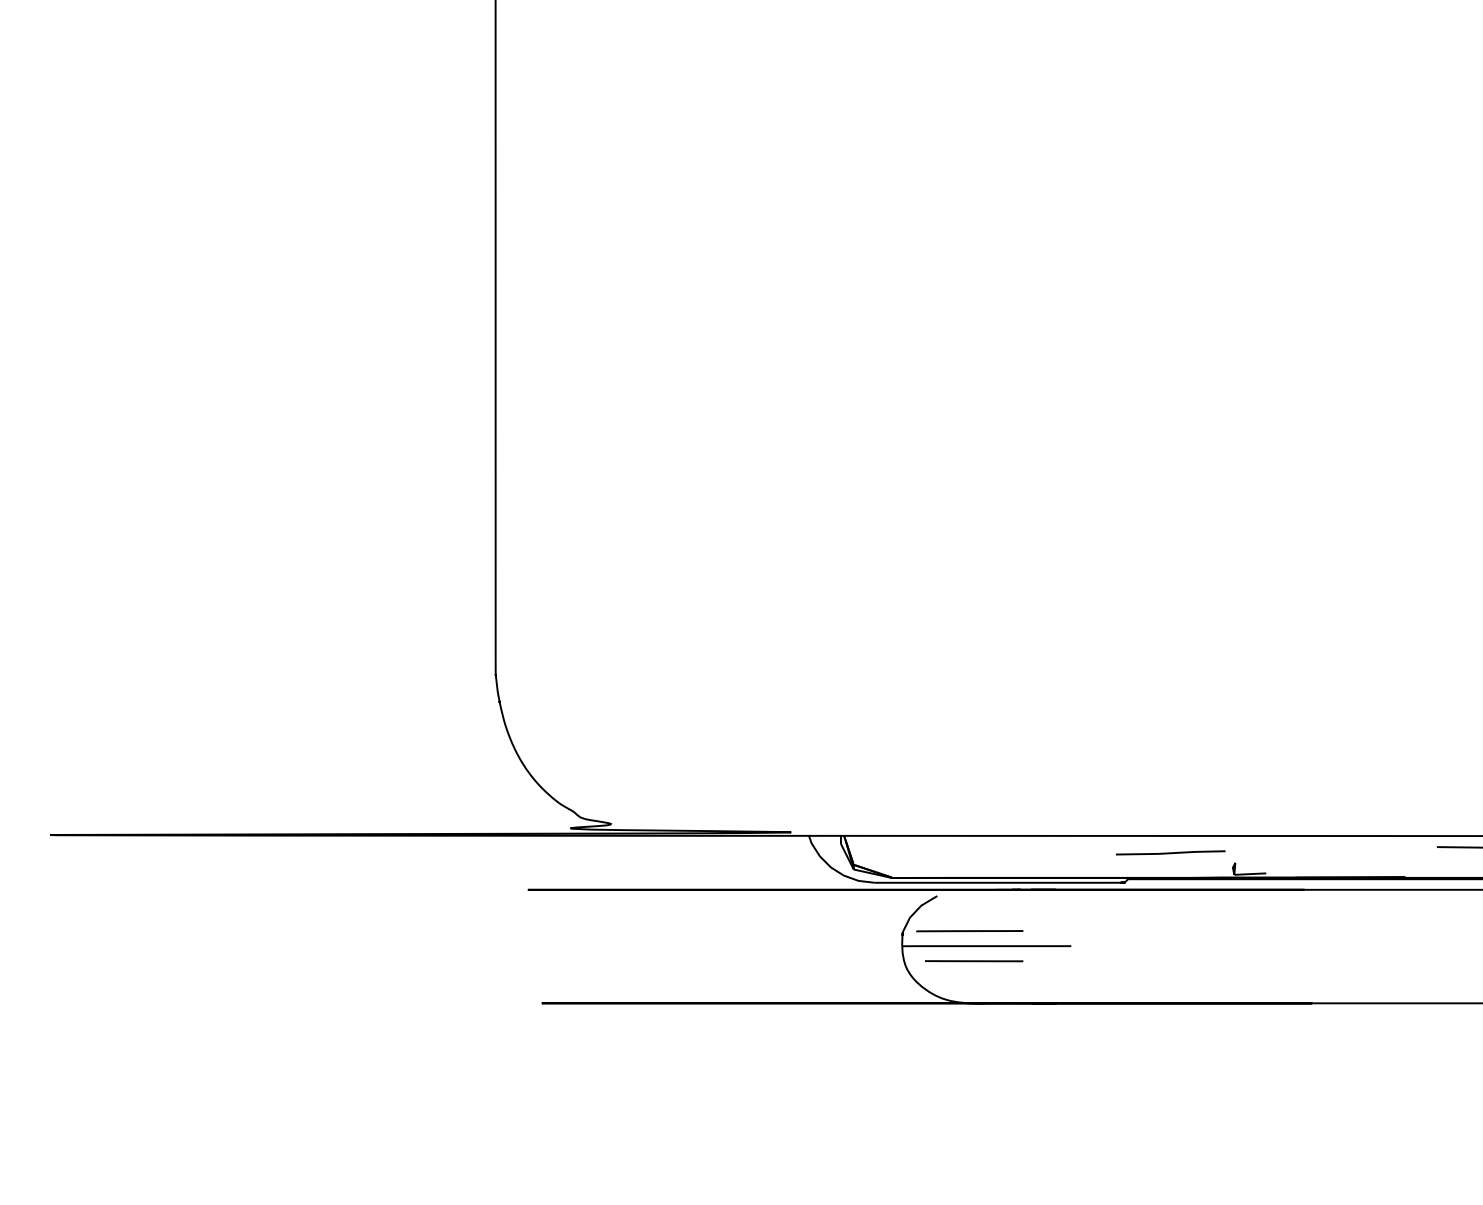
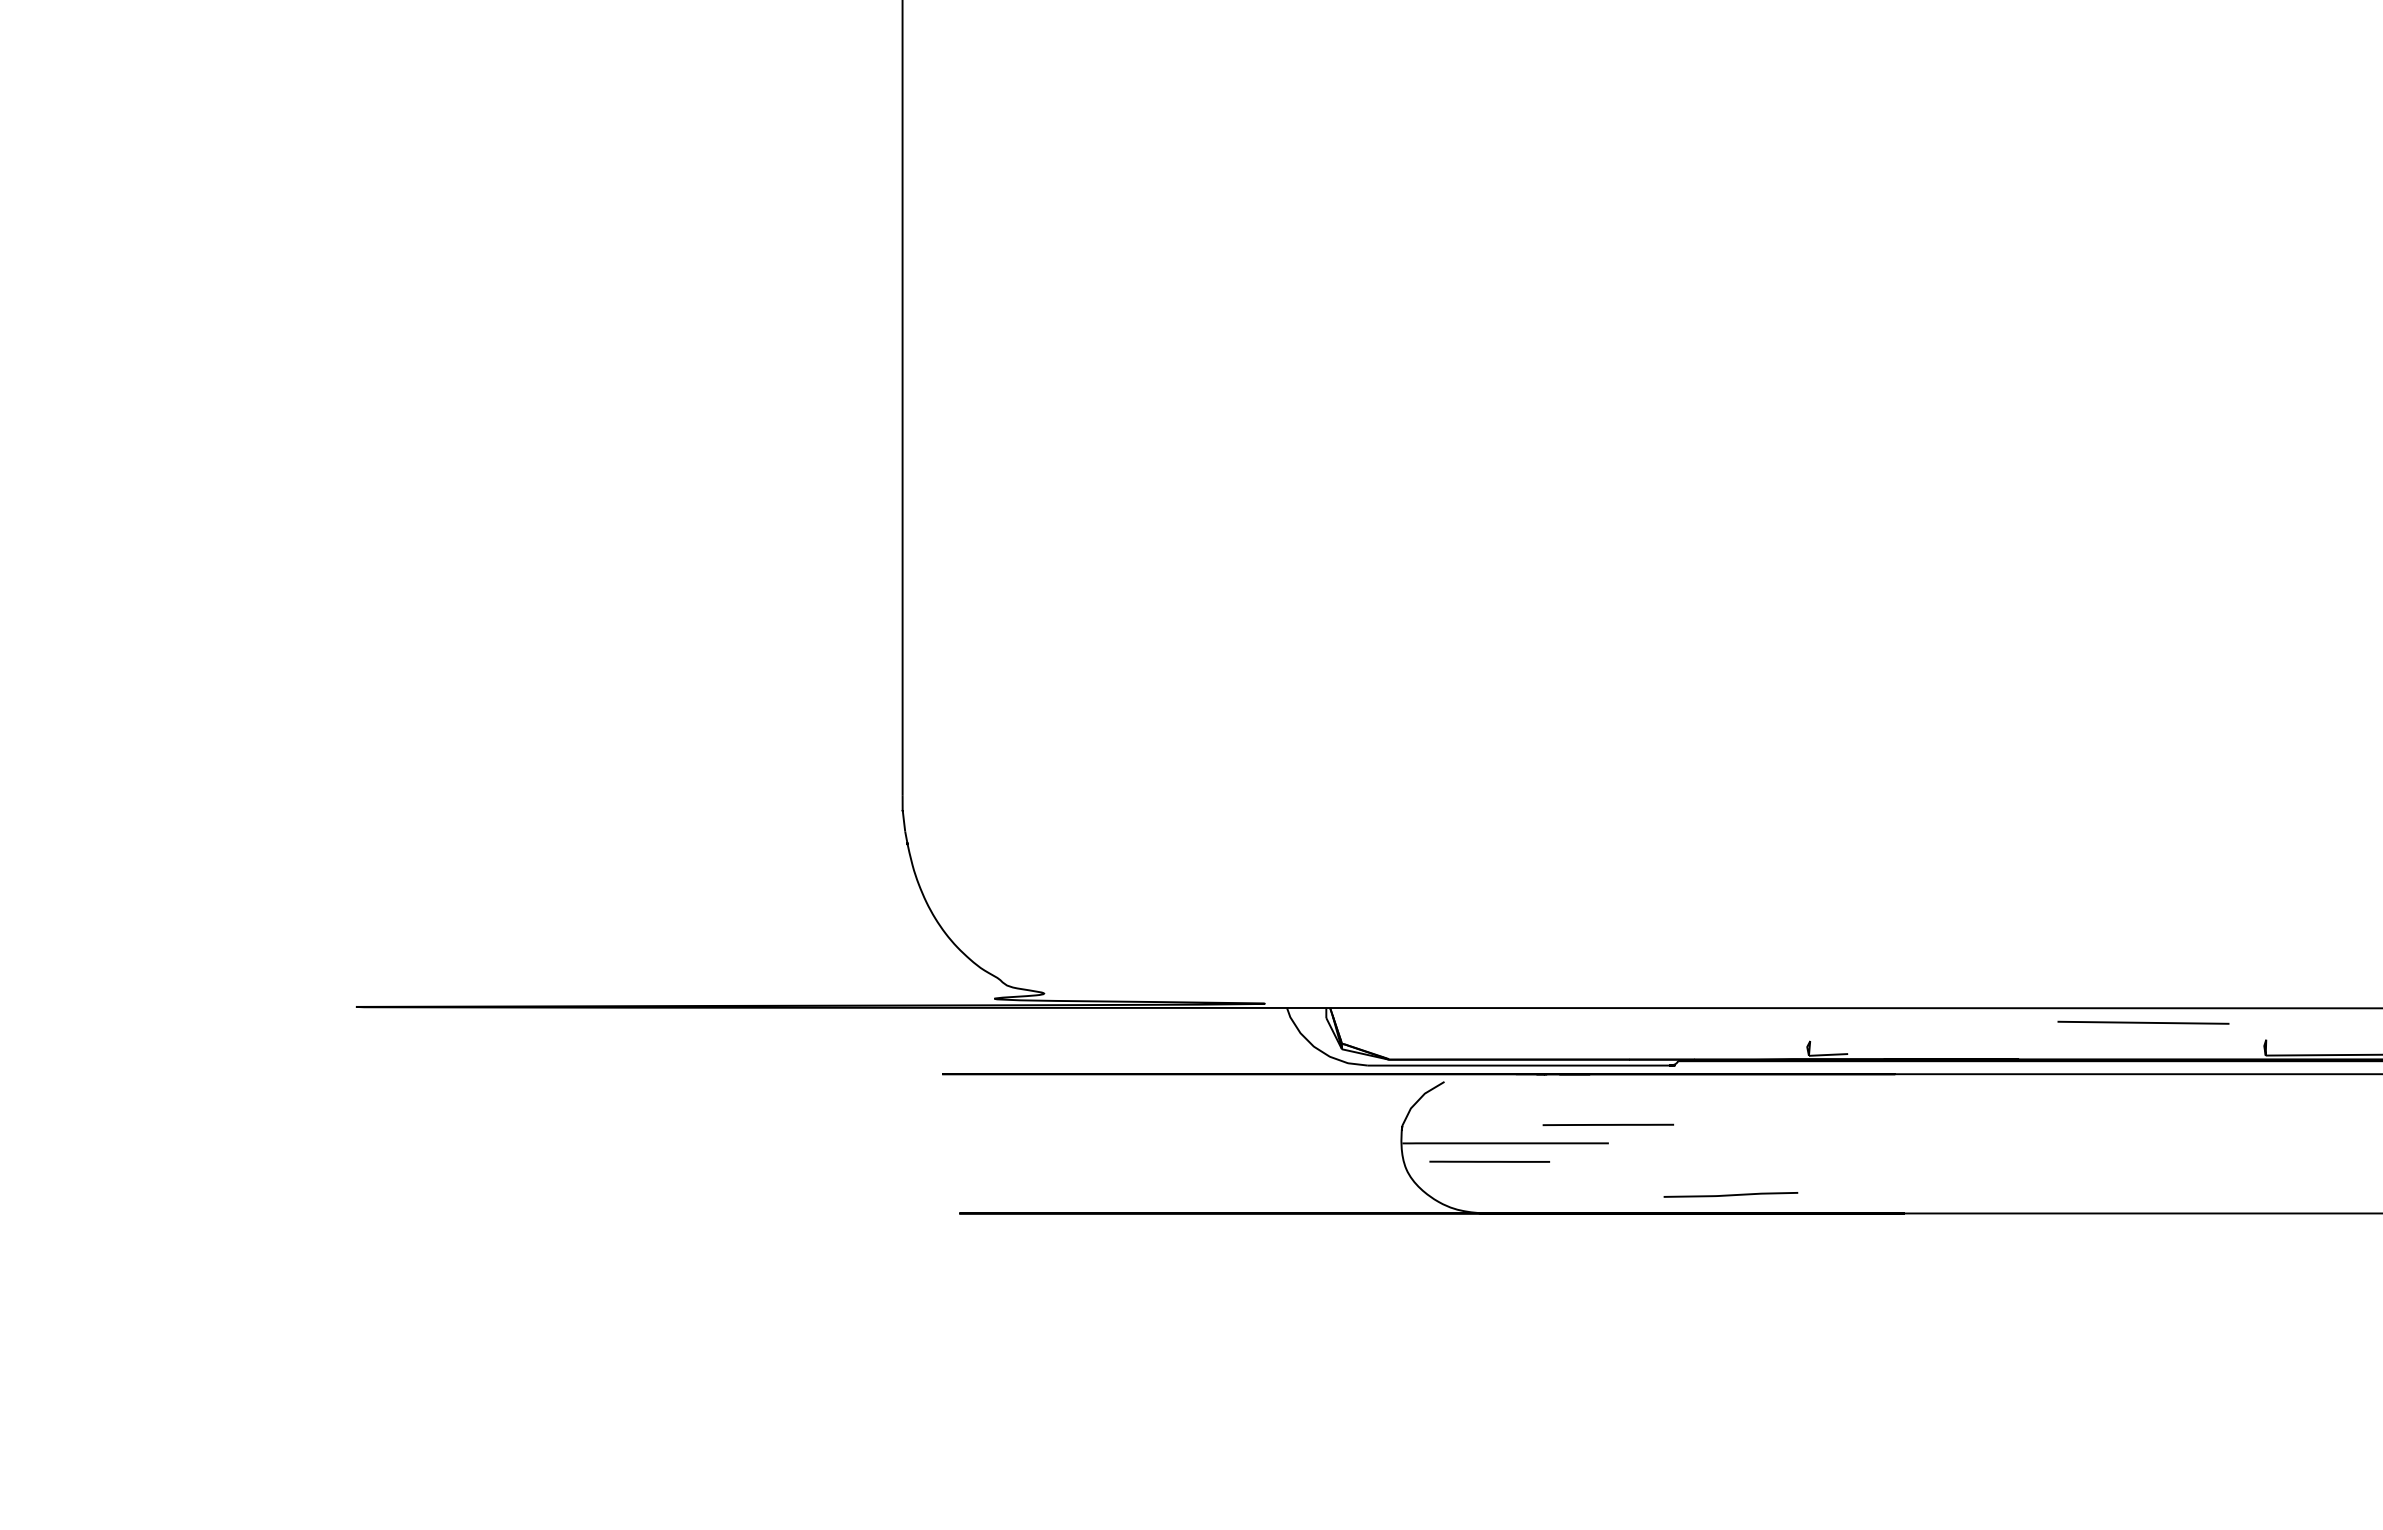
line: (1170, 852) -> (1730, 1194), moved
line: (969, 930) -> (1607, 1124), moved

